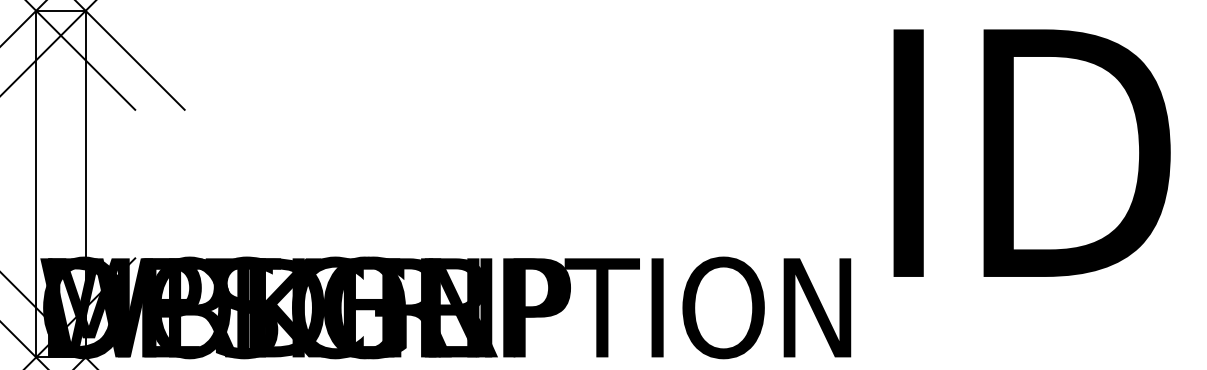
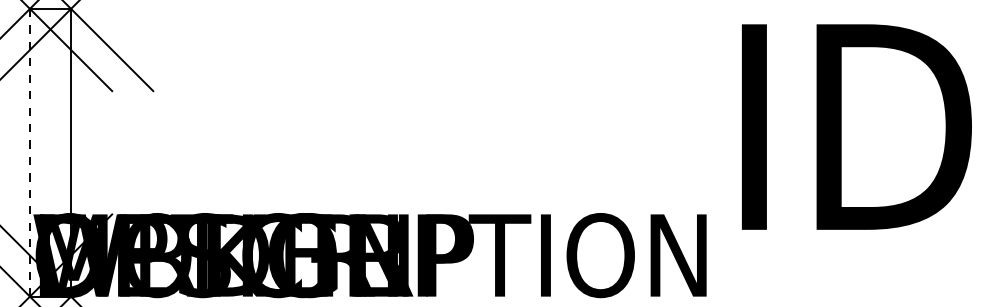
line: (36, 184) -> (30, 153), solid -> dashed

